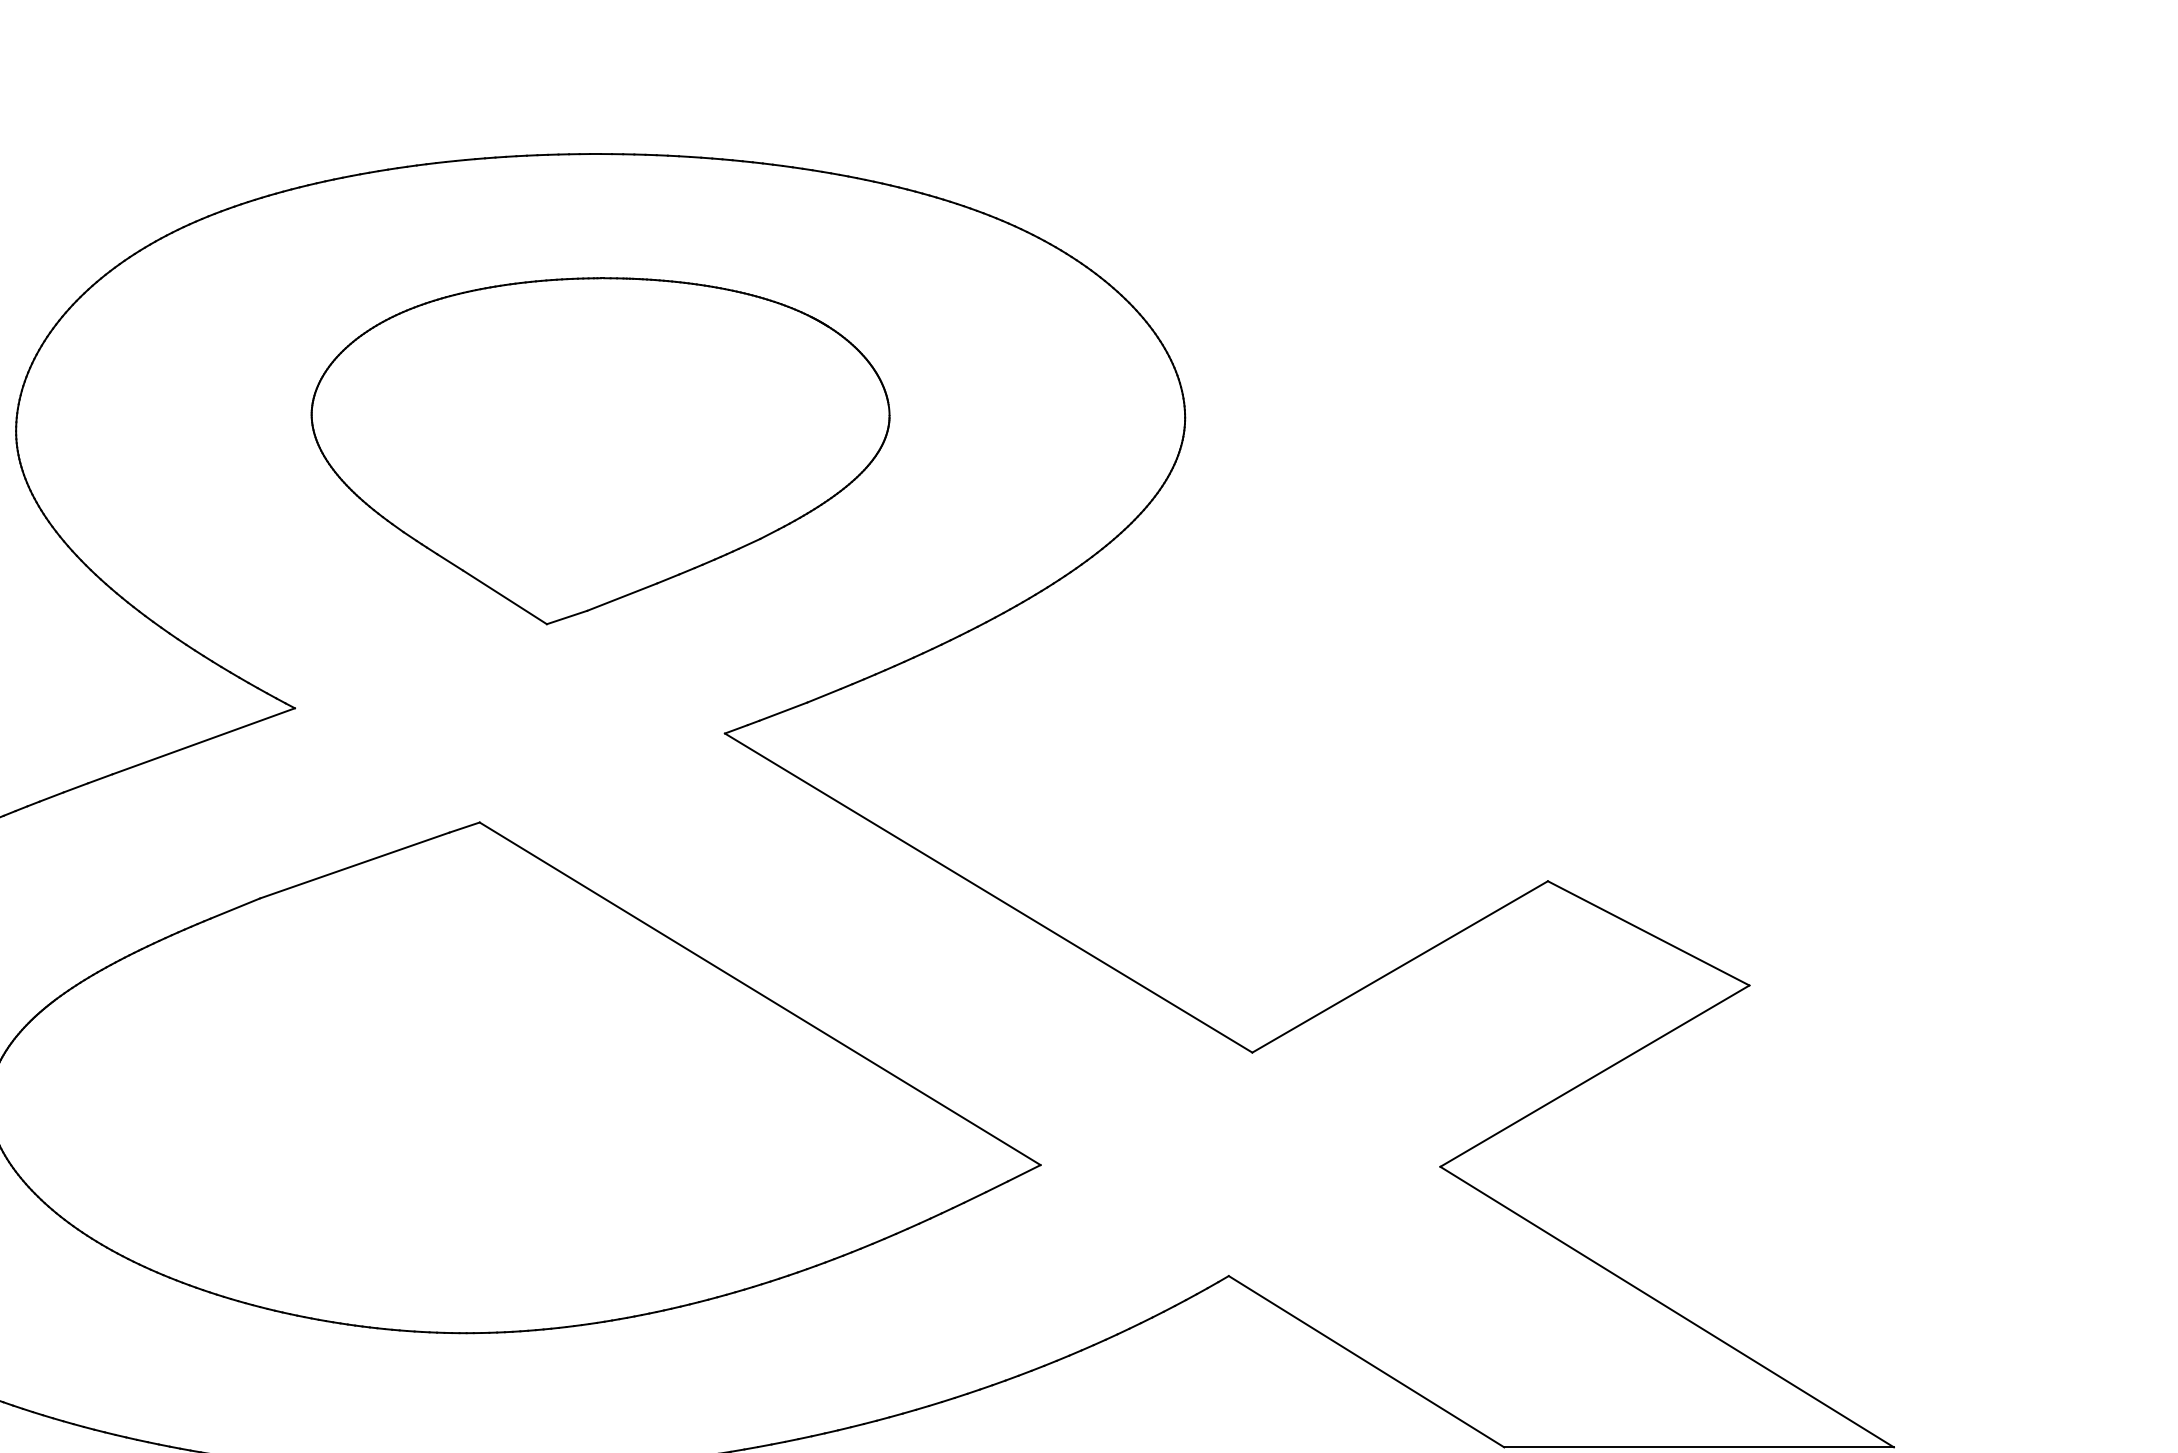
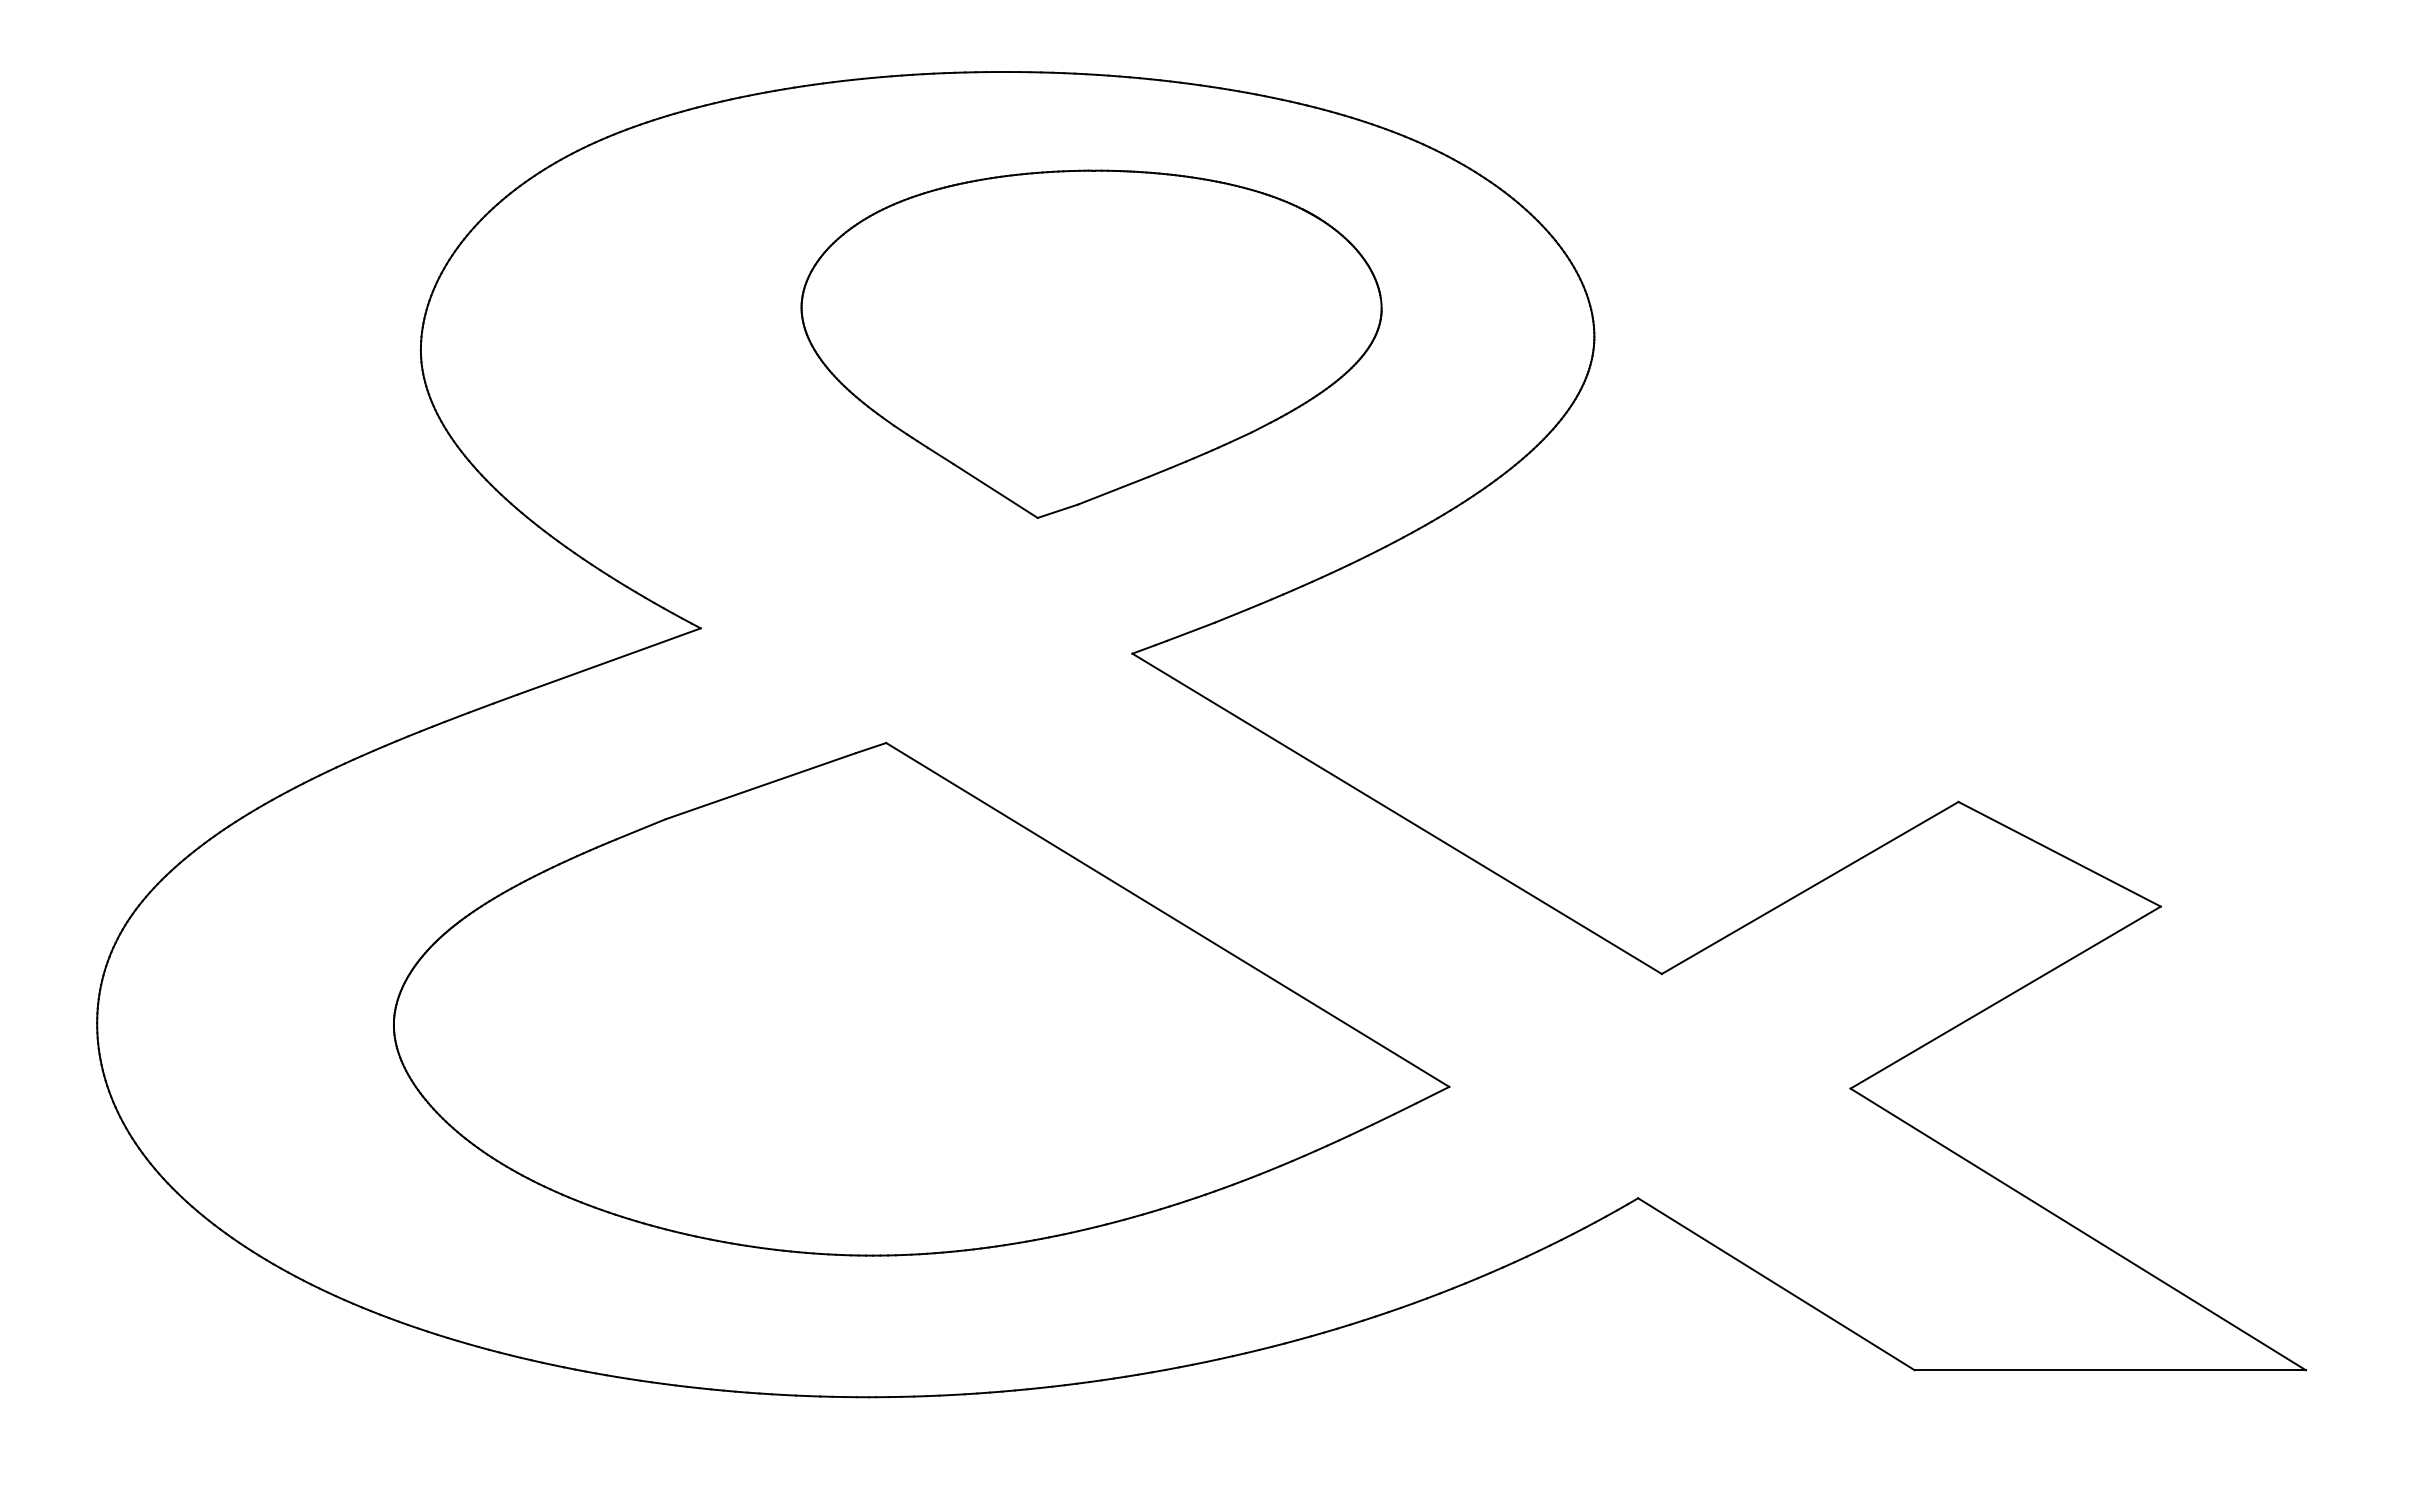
part: (600, 450) -> (1091, 343), moved

